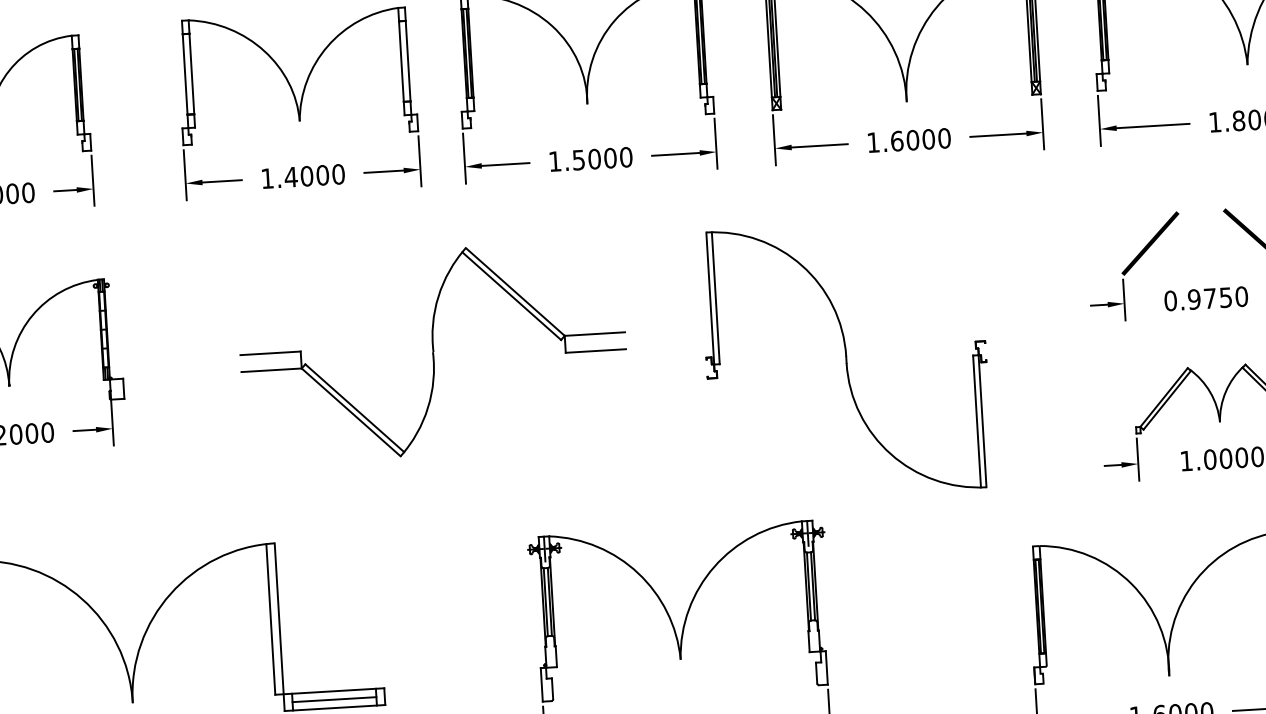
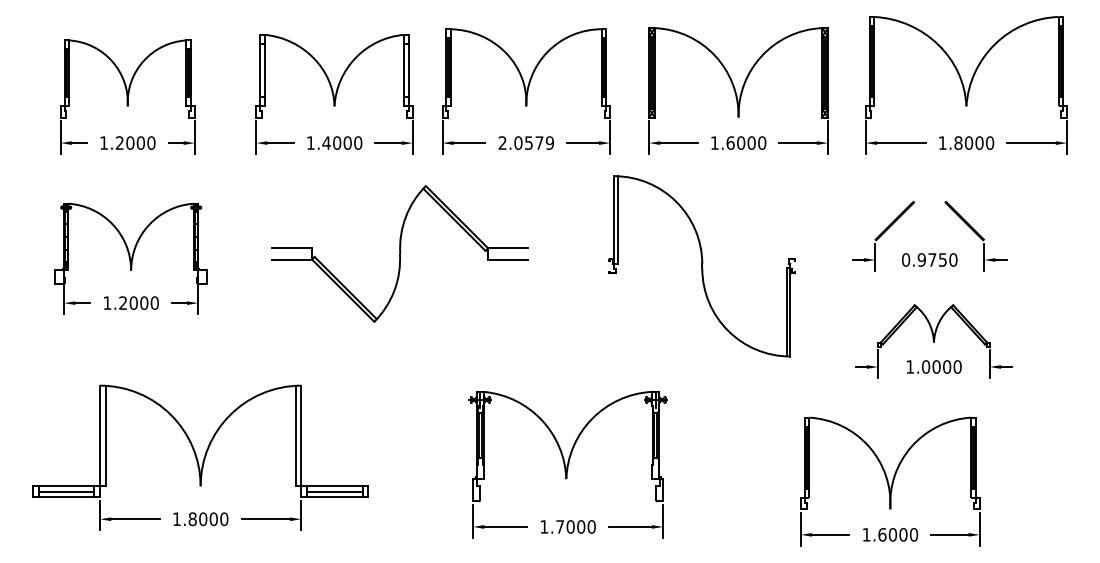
text: (589, 158) -> (525, 142), 1.5000 -> 2.0579
part: (432, 351) -> (399, 253), moved
part: (845, 360) -> (701, 266), moved

